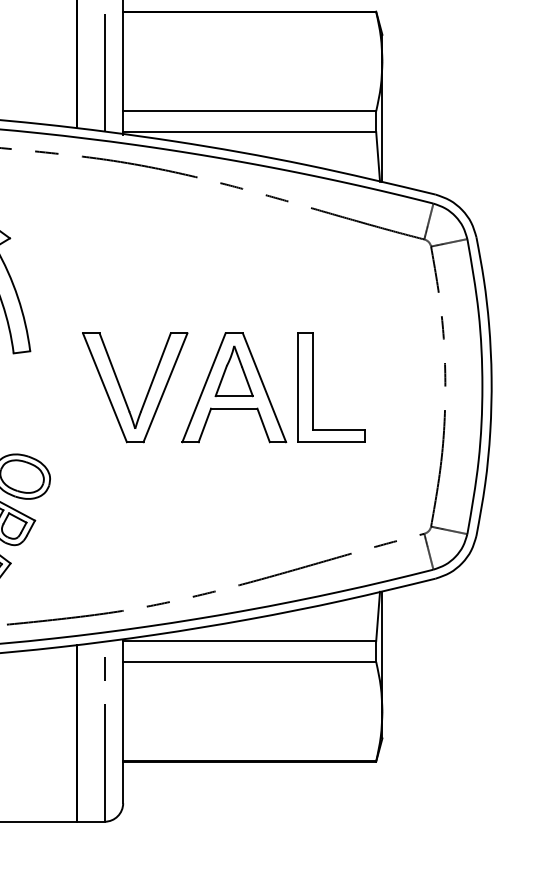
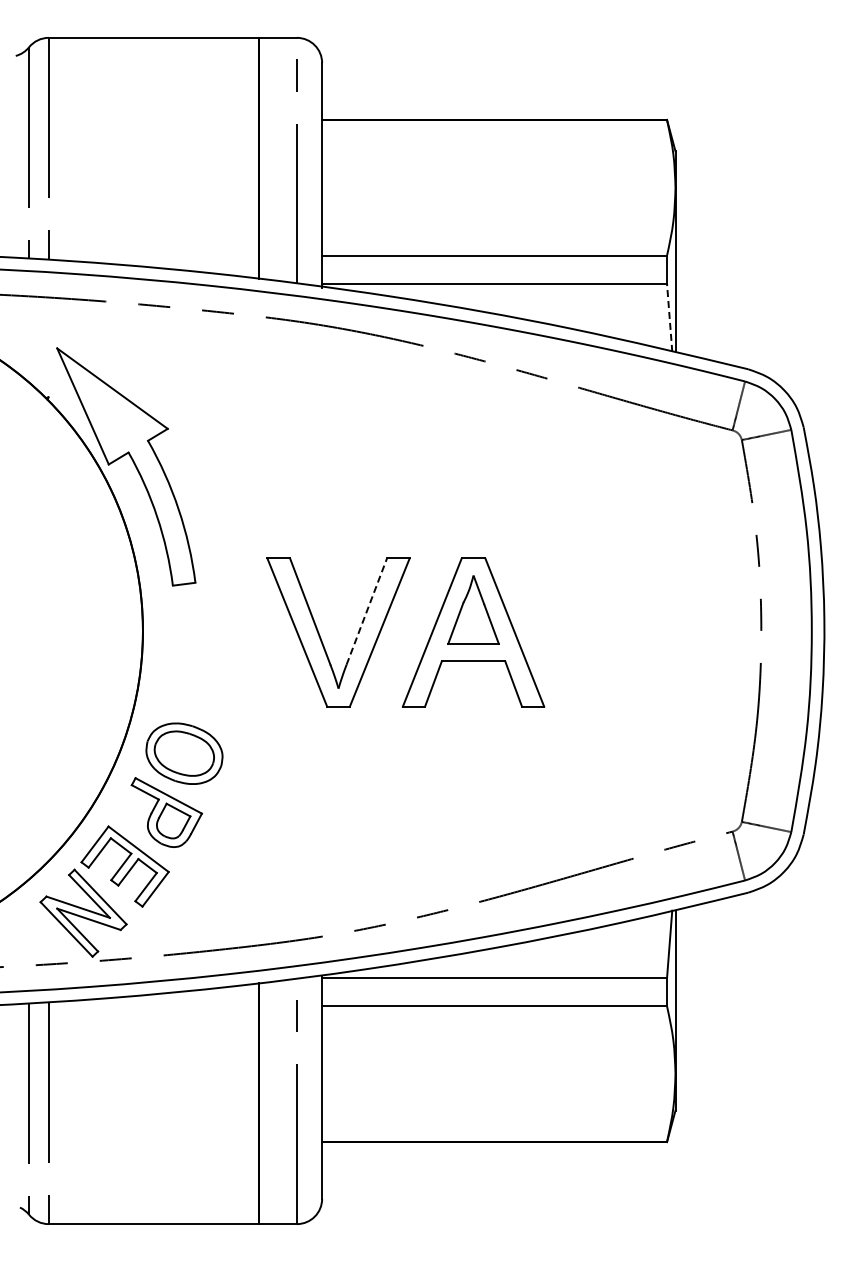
line: (378, 157) -> (669, 318), solid -> dashed
line: (155, 372) -> (366, 611), solid -> dashed
part: (313, 387) -> (581, 632), removed

